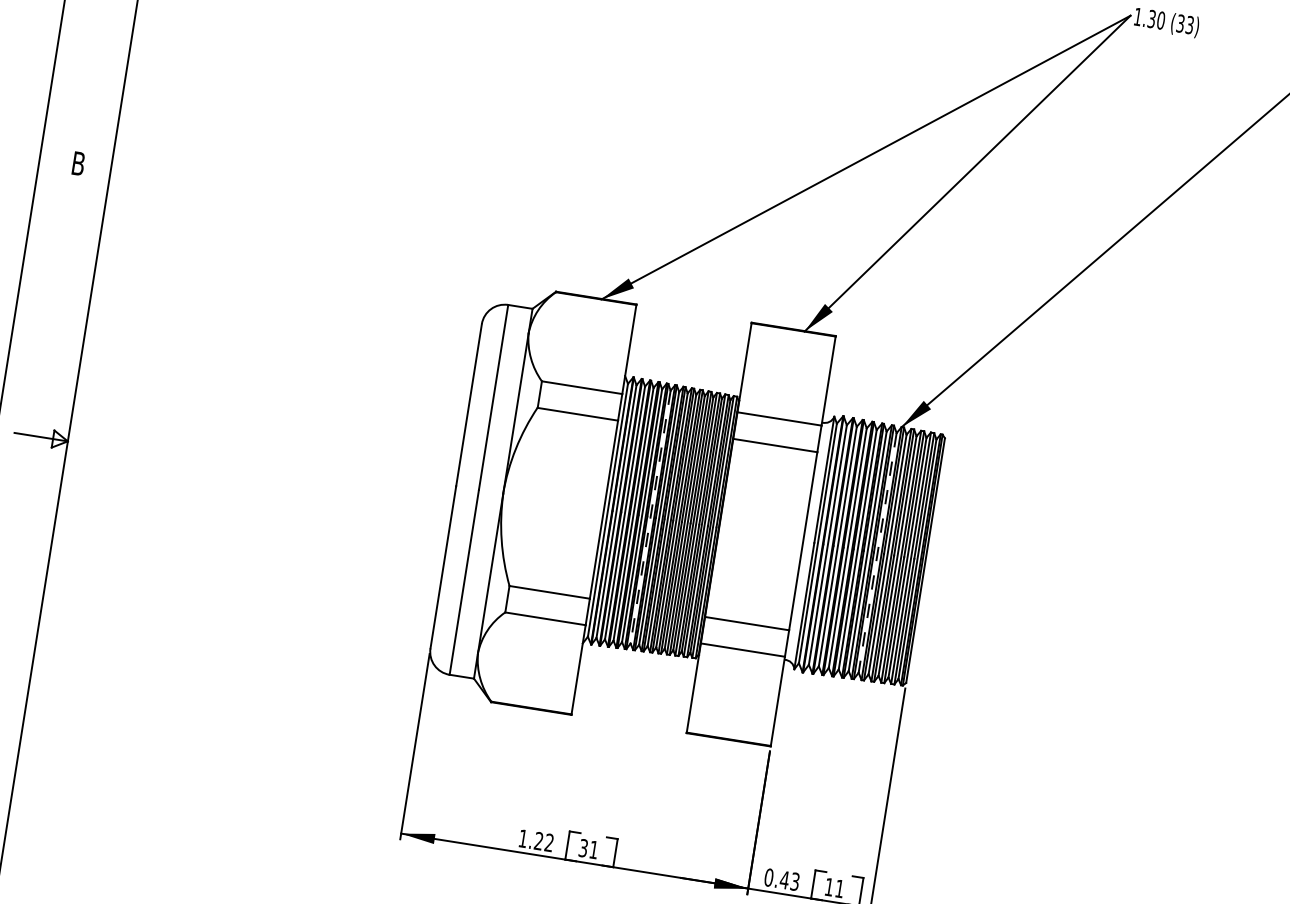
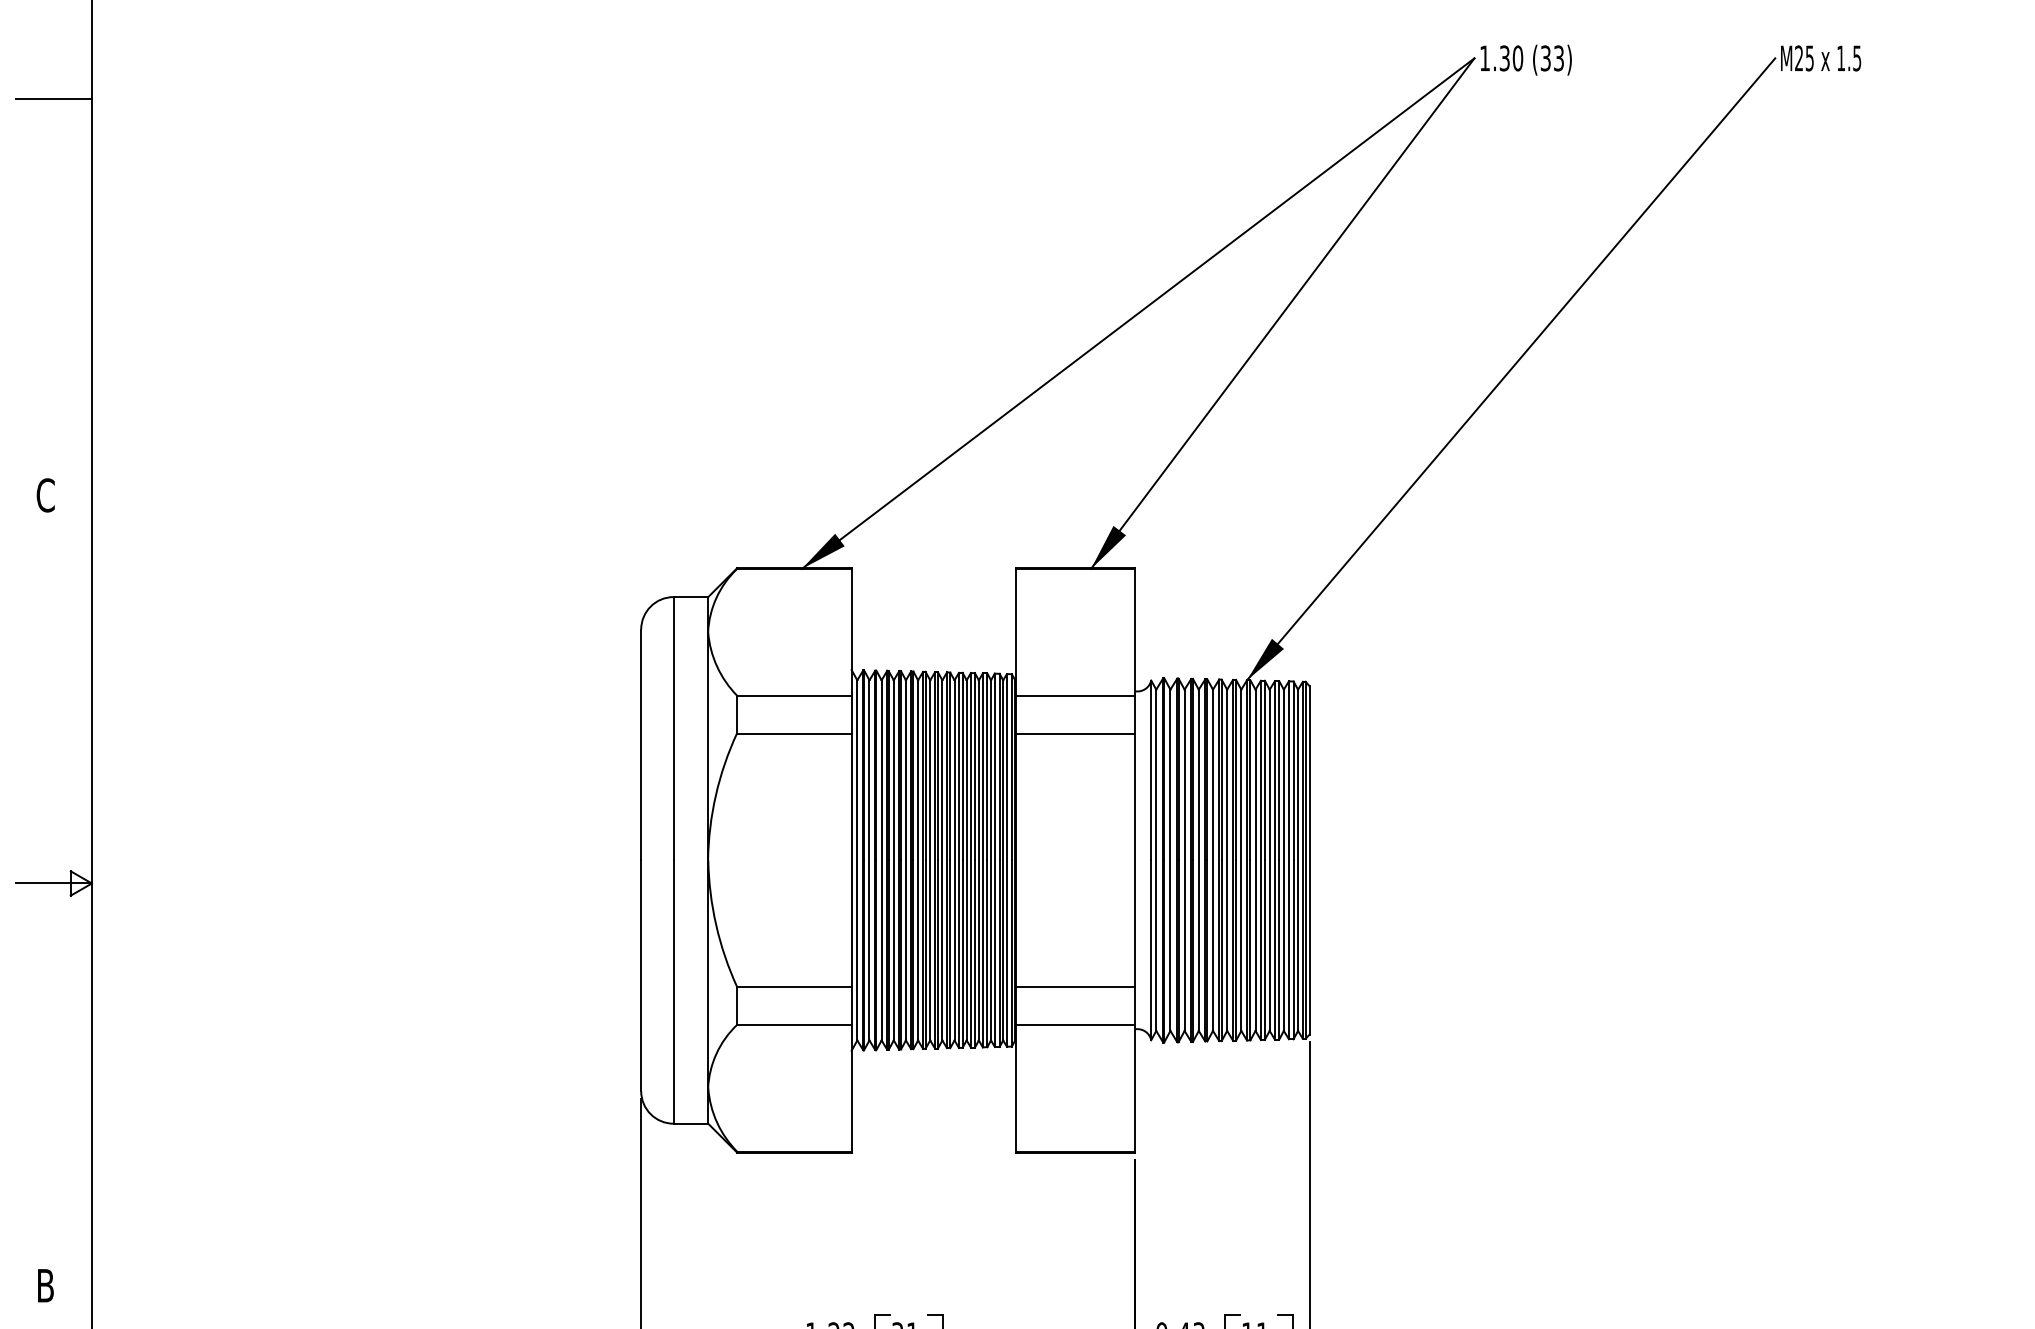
text: (78, 163) -> (45, 495), B -> C
line: (650, 517) -> (918, 860), dashed -> solid
line: (877, 553) -> (1241, 860), dashed -> solid

